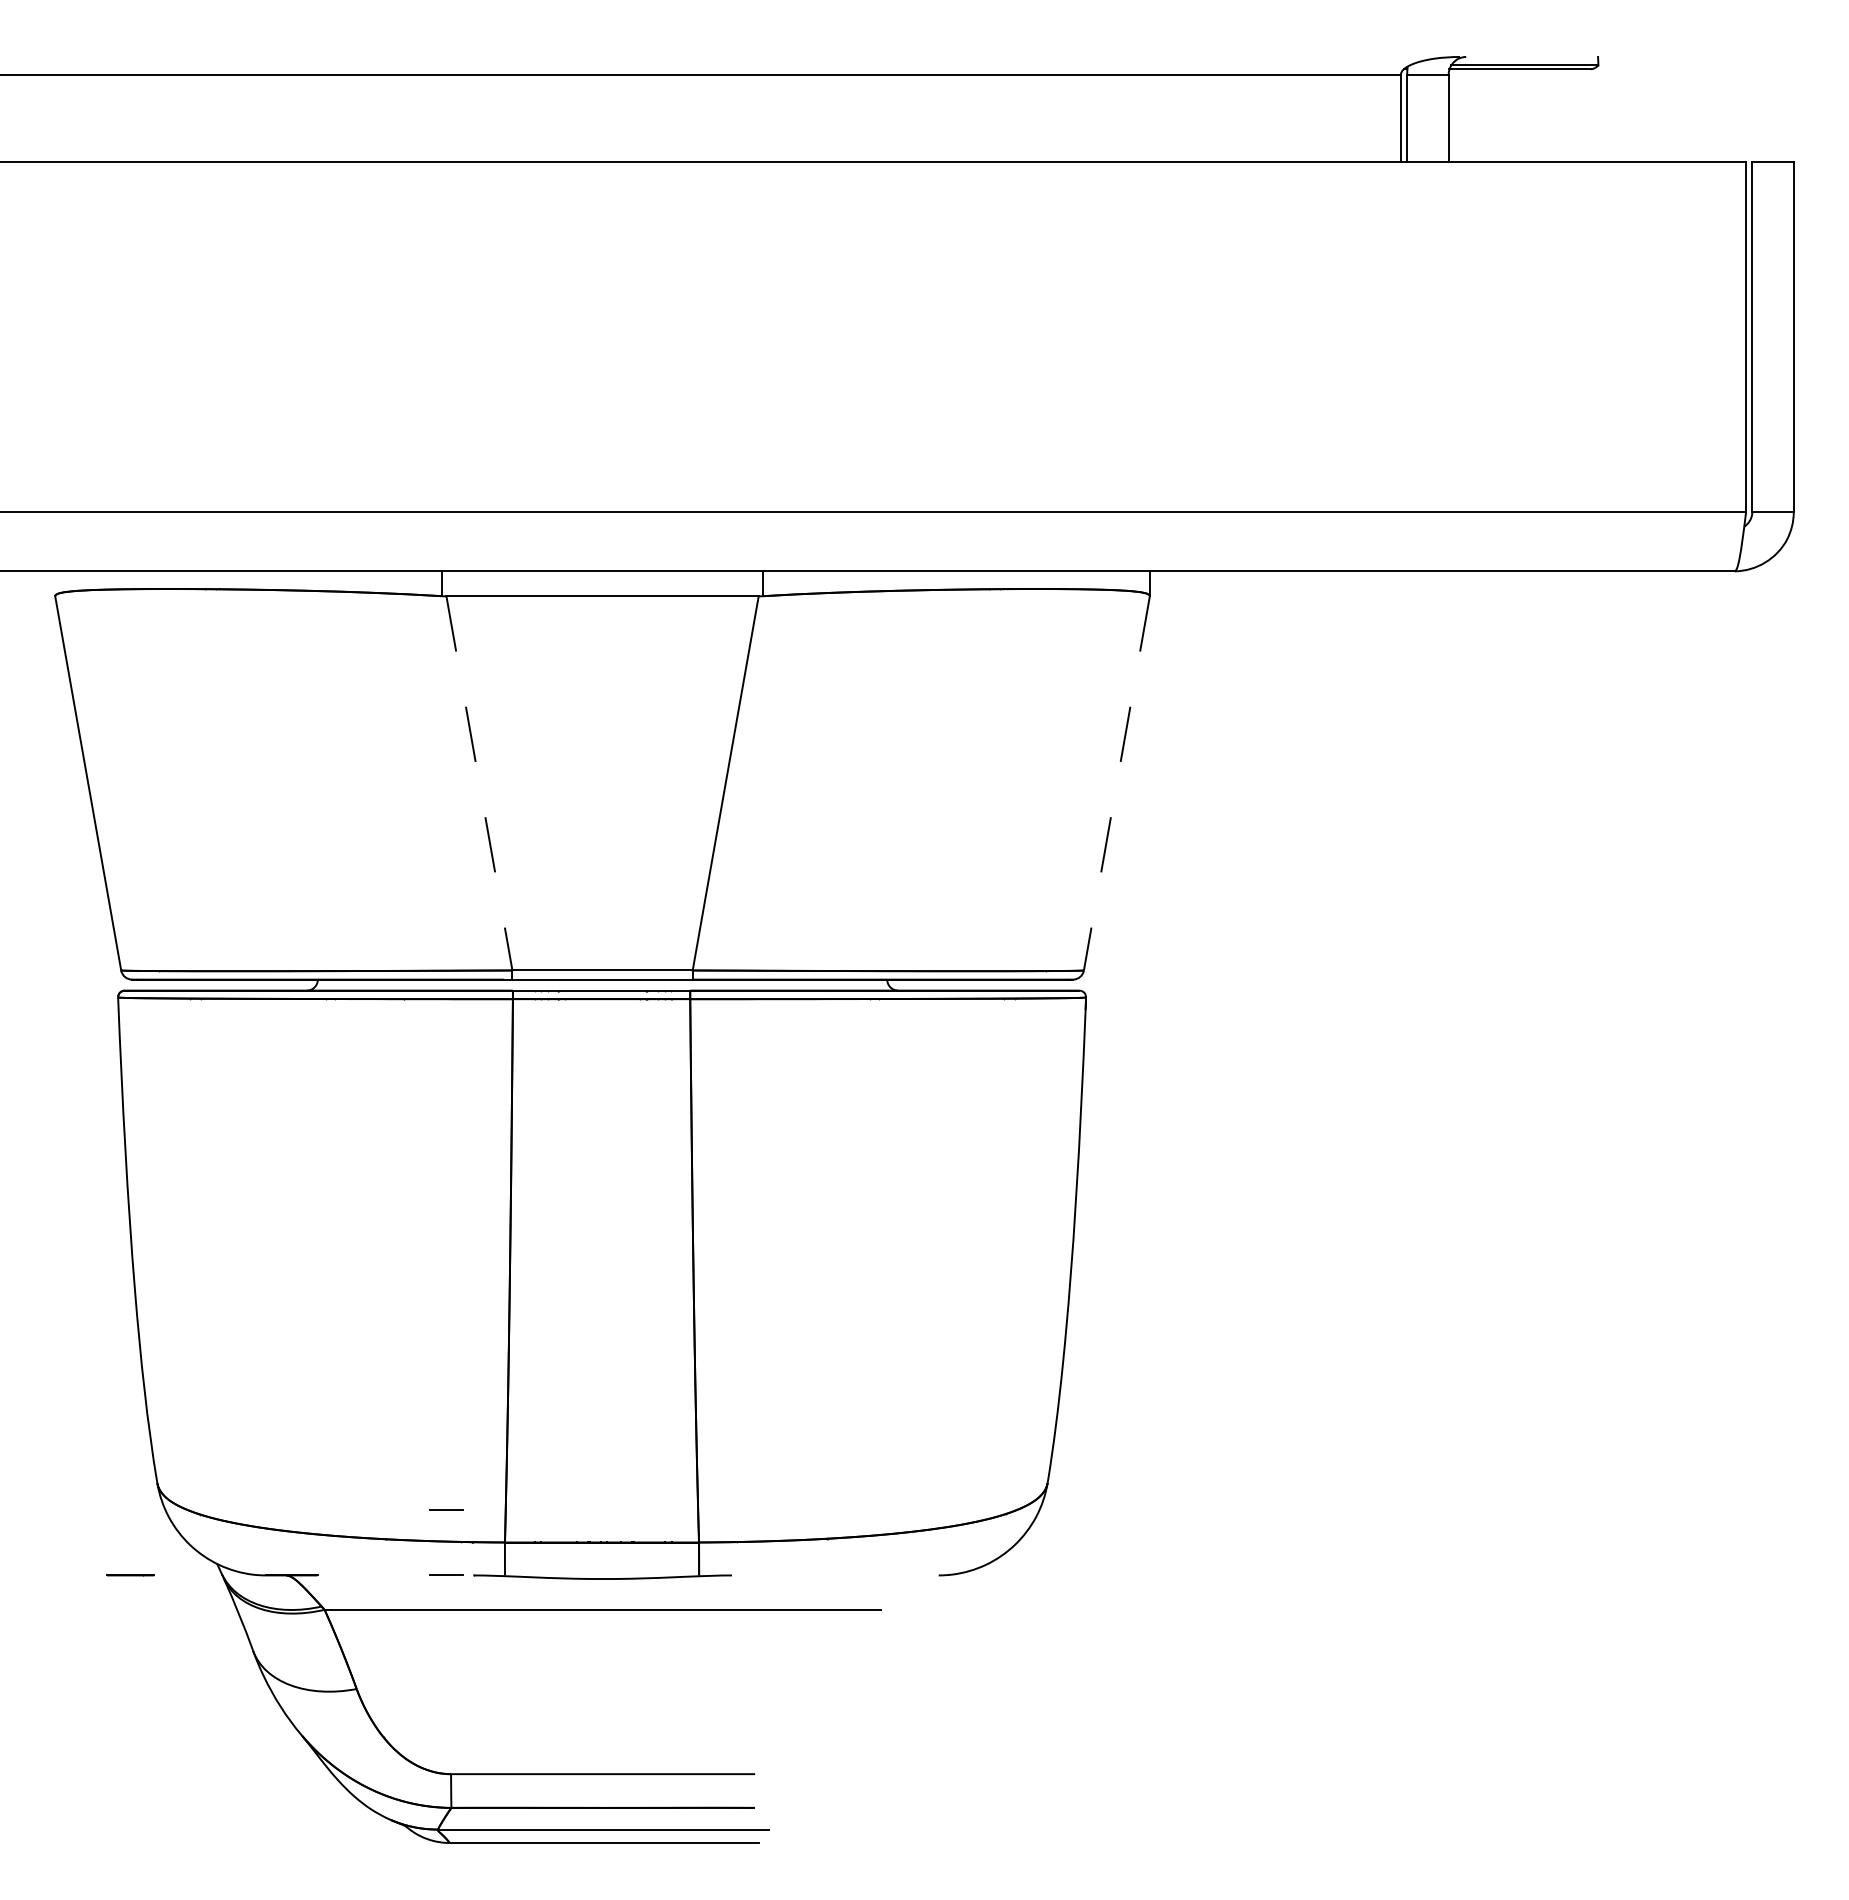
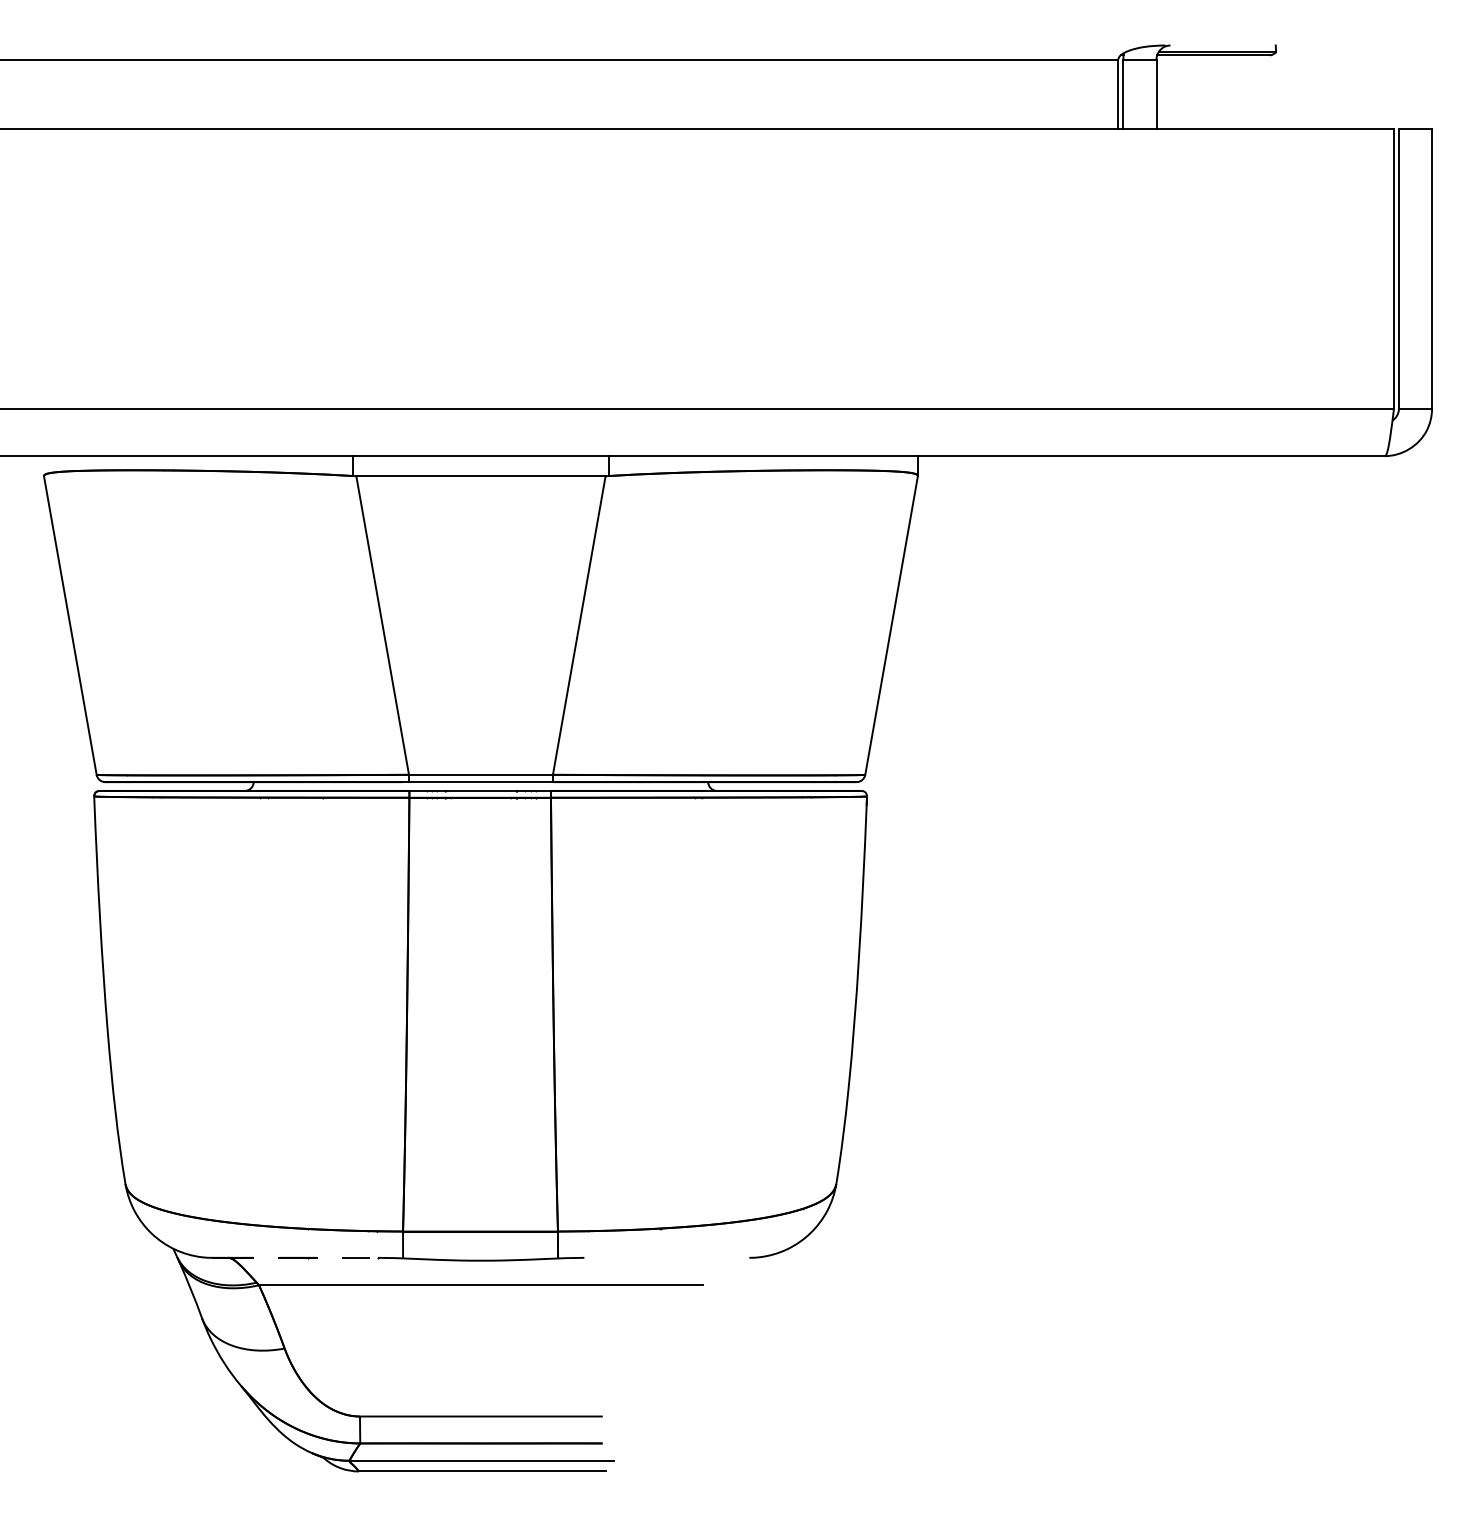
line: (479, 783) -> (382, 625), dashed -> solid
line: (1116, 783) -> (891, 625), dashed -> solid
line: (446, 1509) -> (356, 1205), removed
line: (130, 1575) -> (298, 1257), moved

